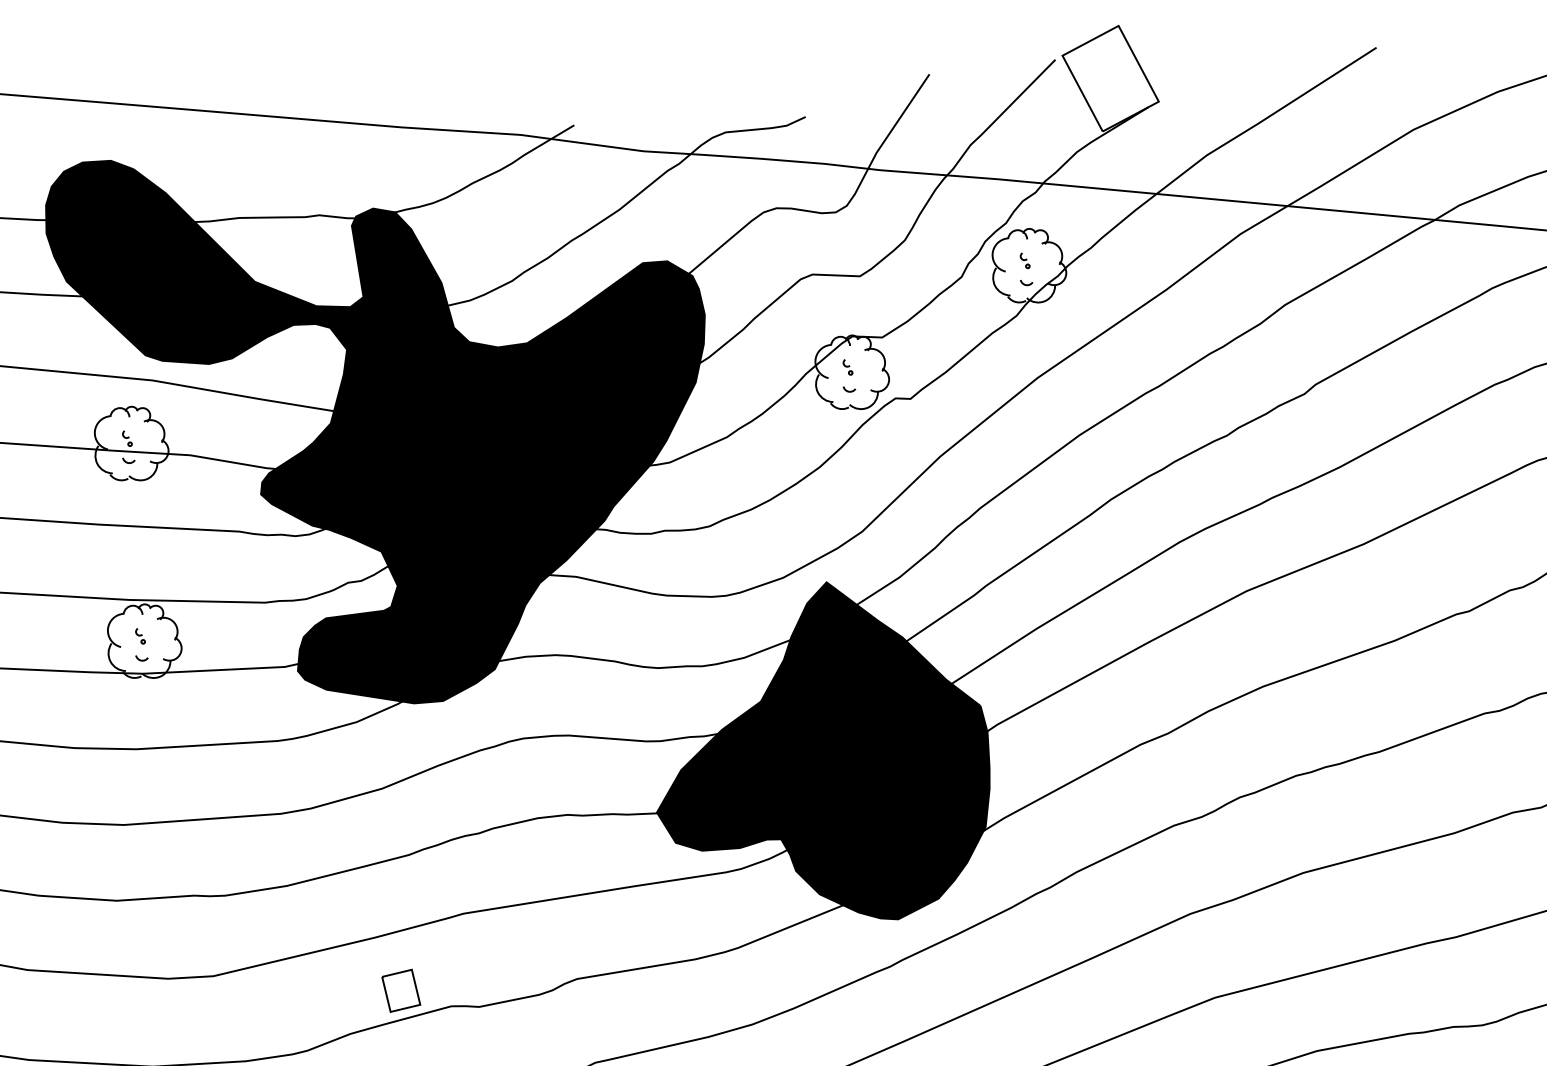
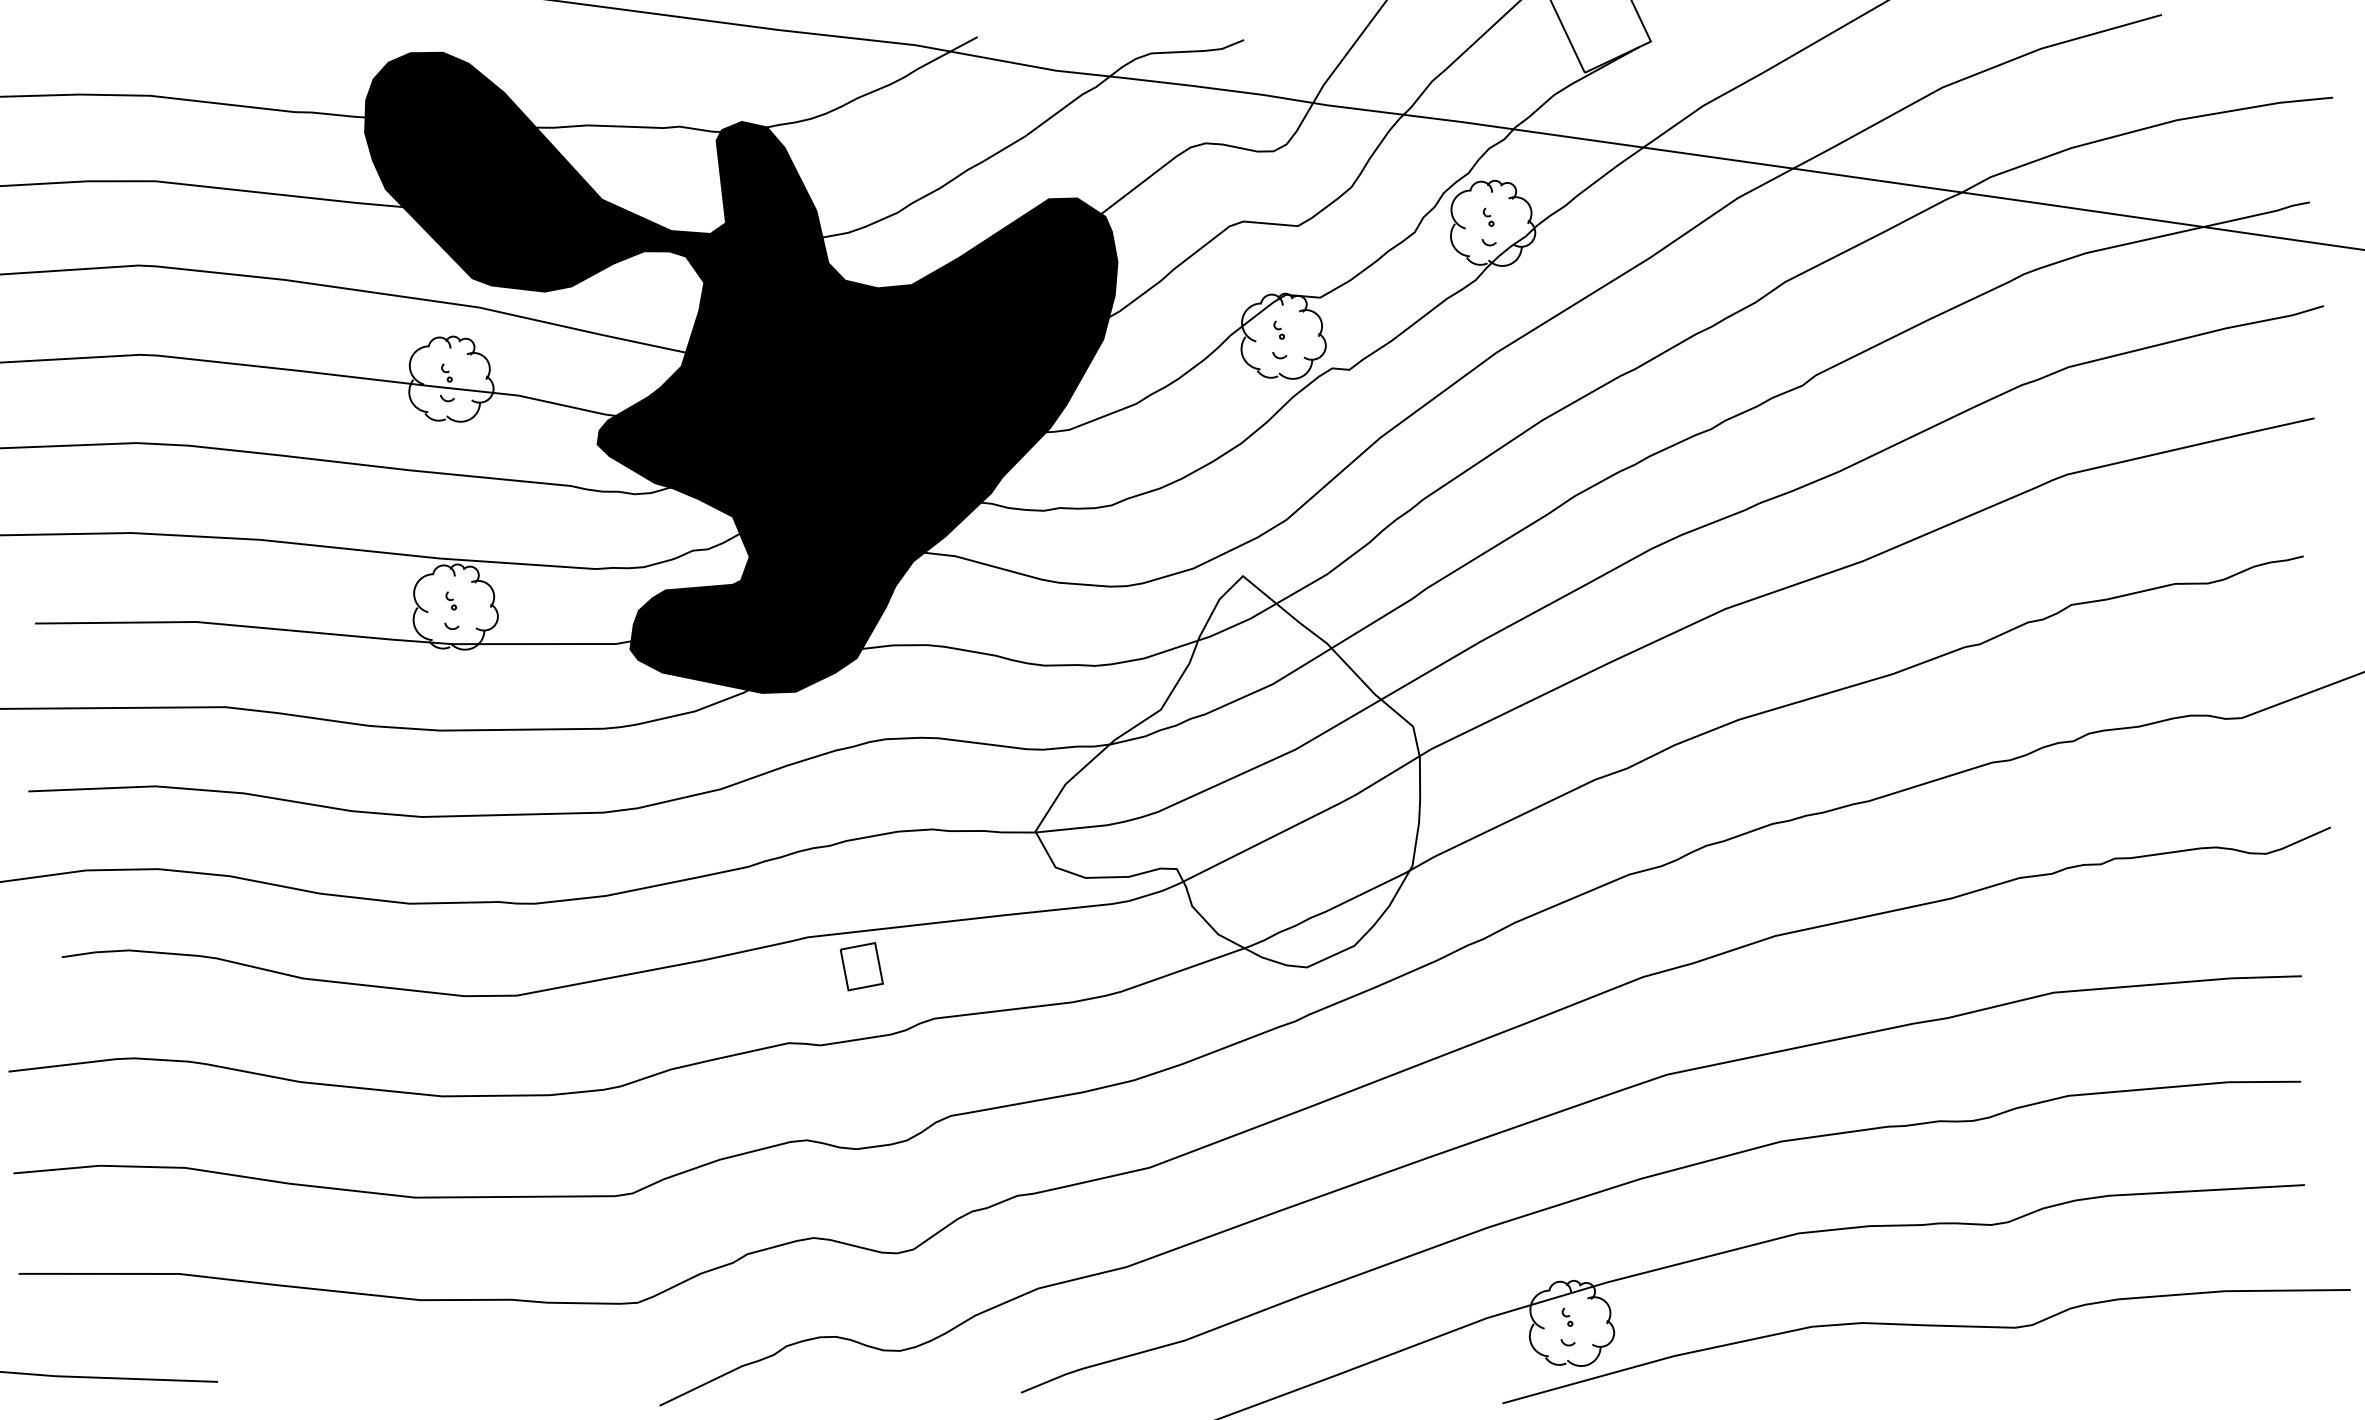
fill: (821, 752) -> (1227, 771), removed
part: (400, 990) -> (861, 966), moved

